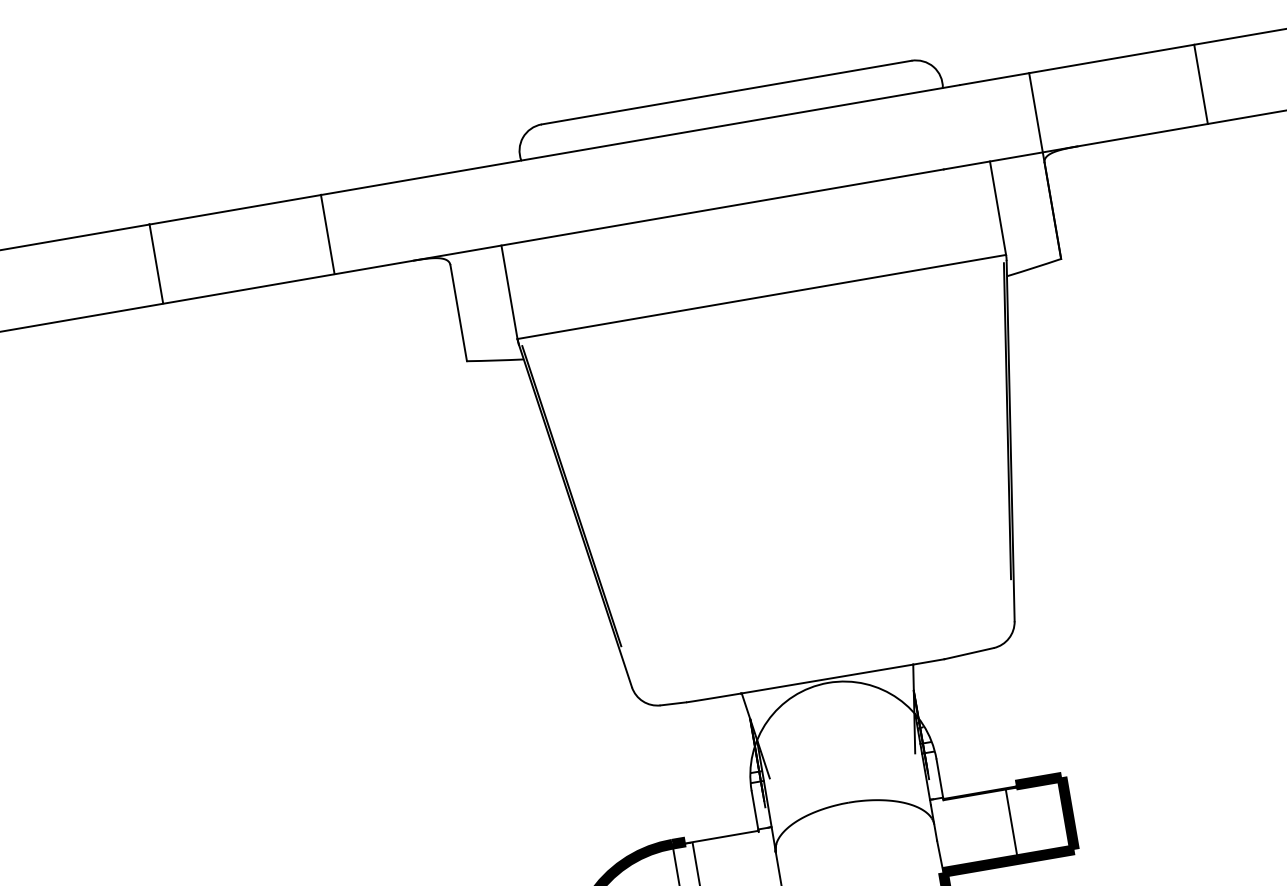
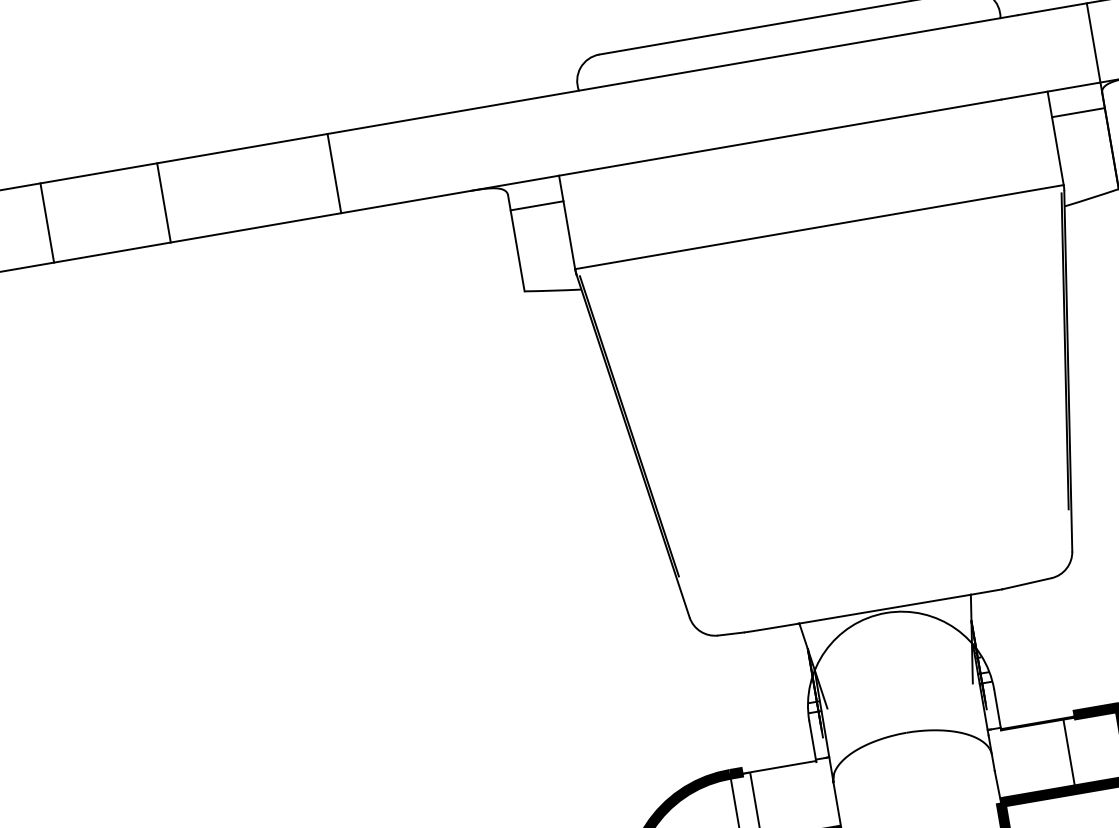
line: (1020, 182) -> (1078, 112), added
line: (327, 234) -> (334, 173), moved
line: (156, 263) -> (164, 202), moved
line: (479, 275) -> (537, 205), added

